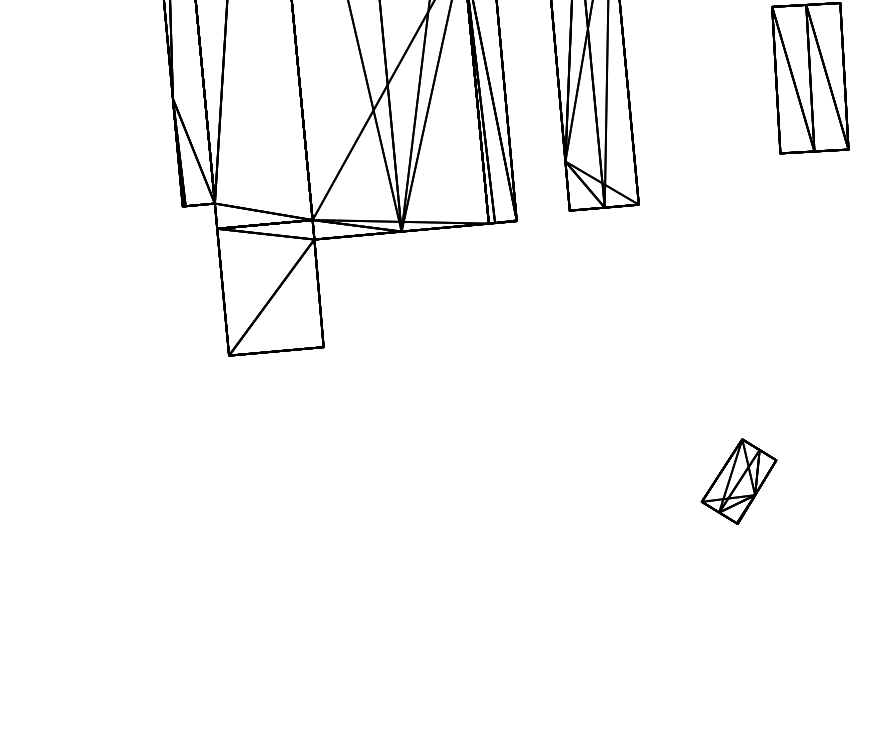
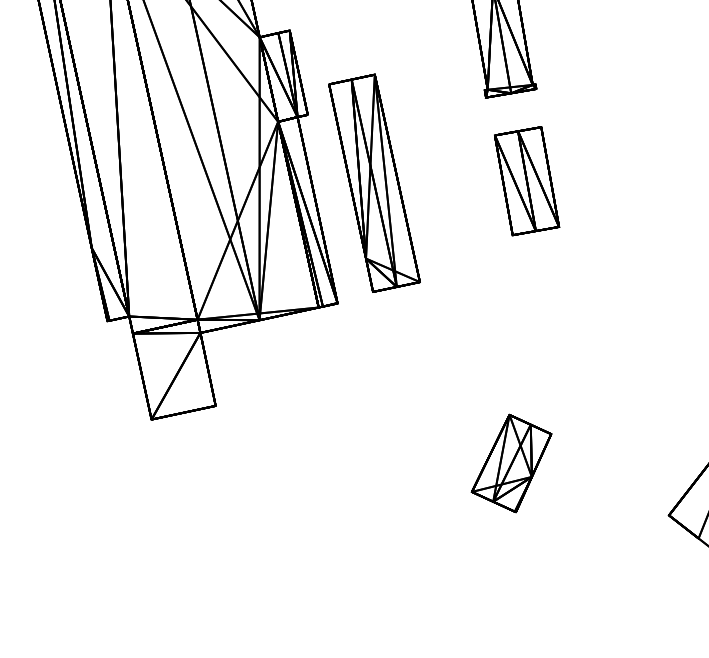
part: (738, 481) -> (511, 463), size x1.67

